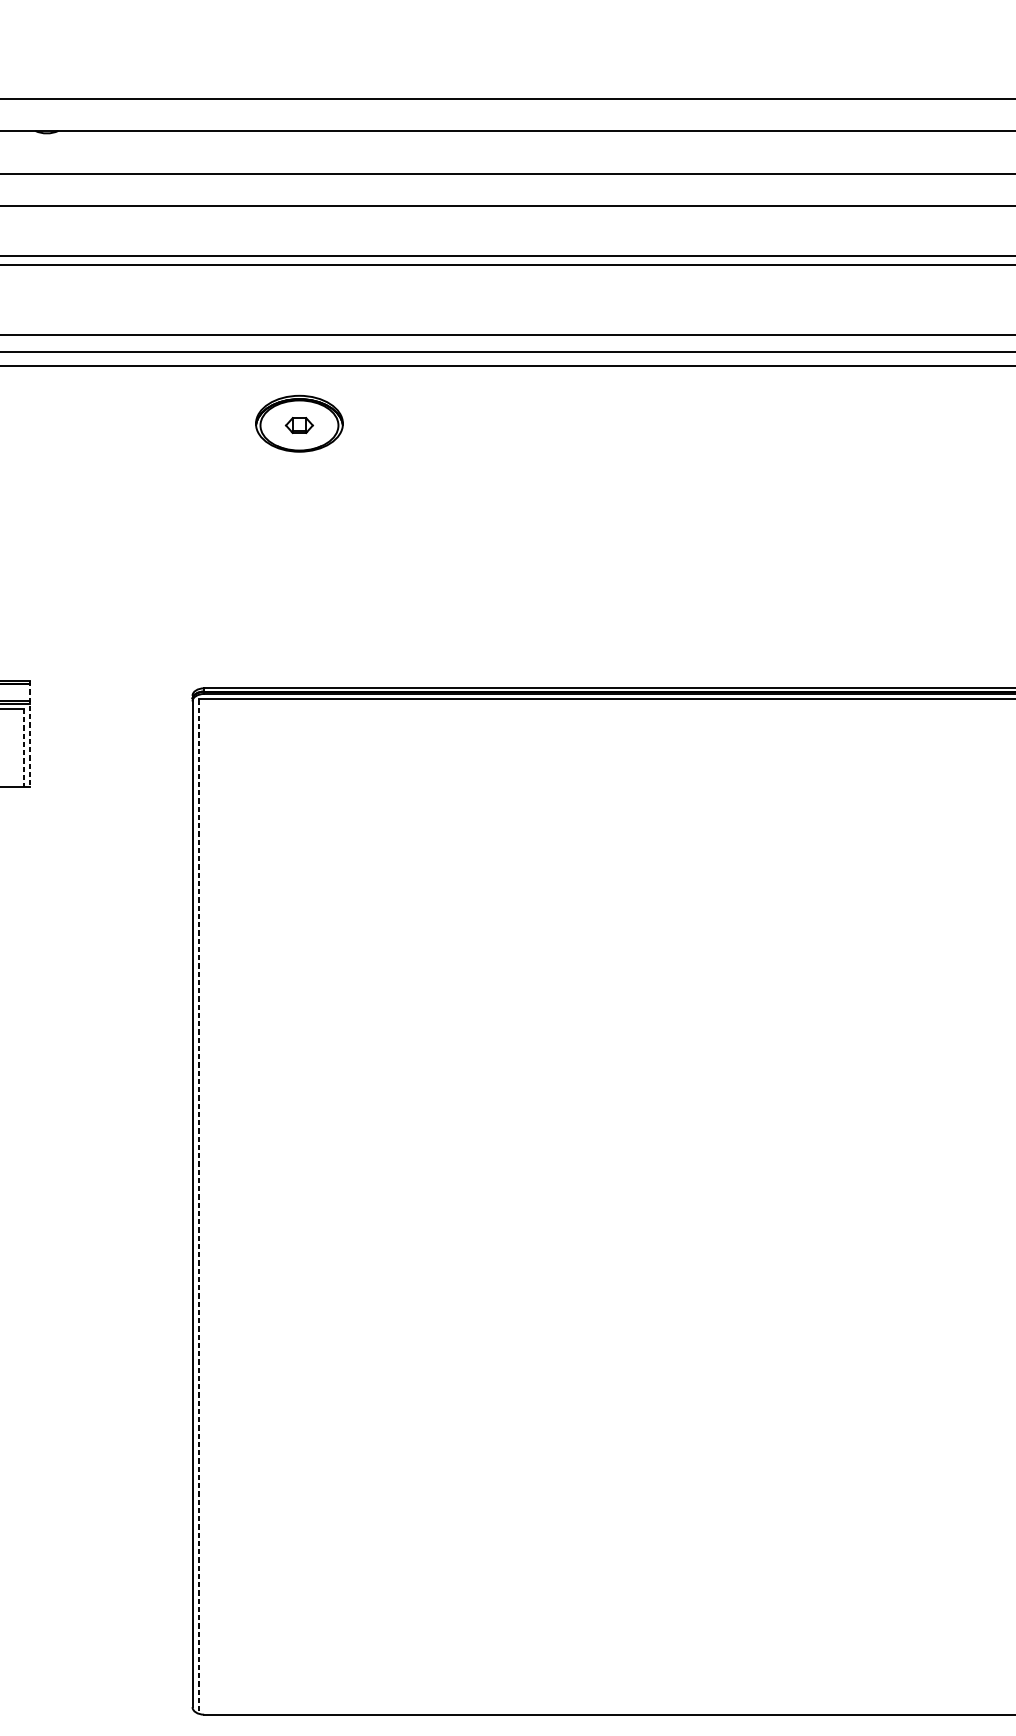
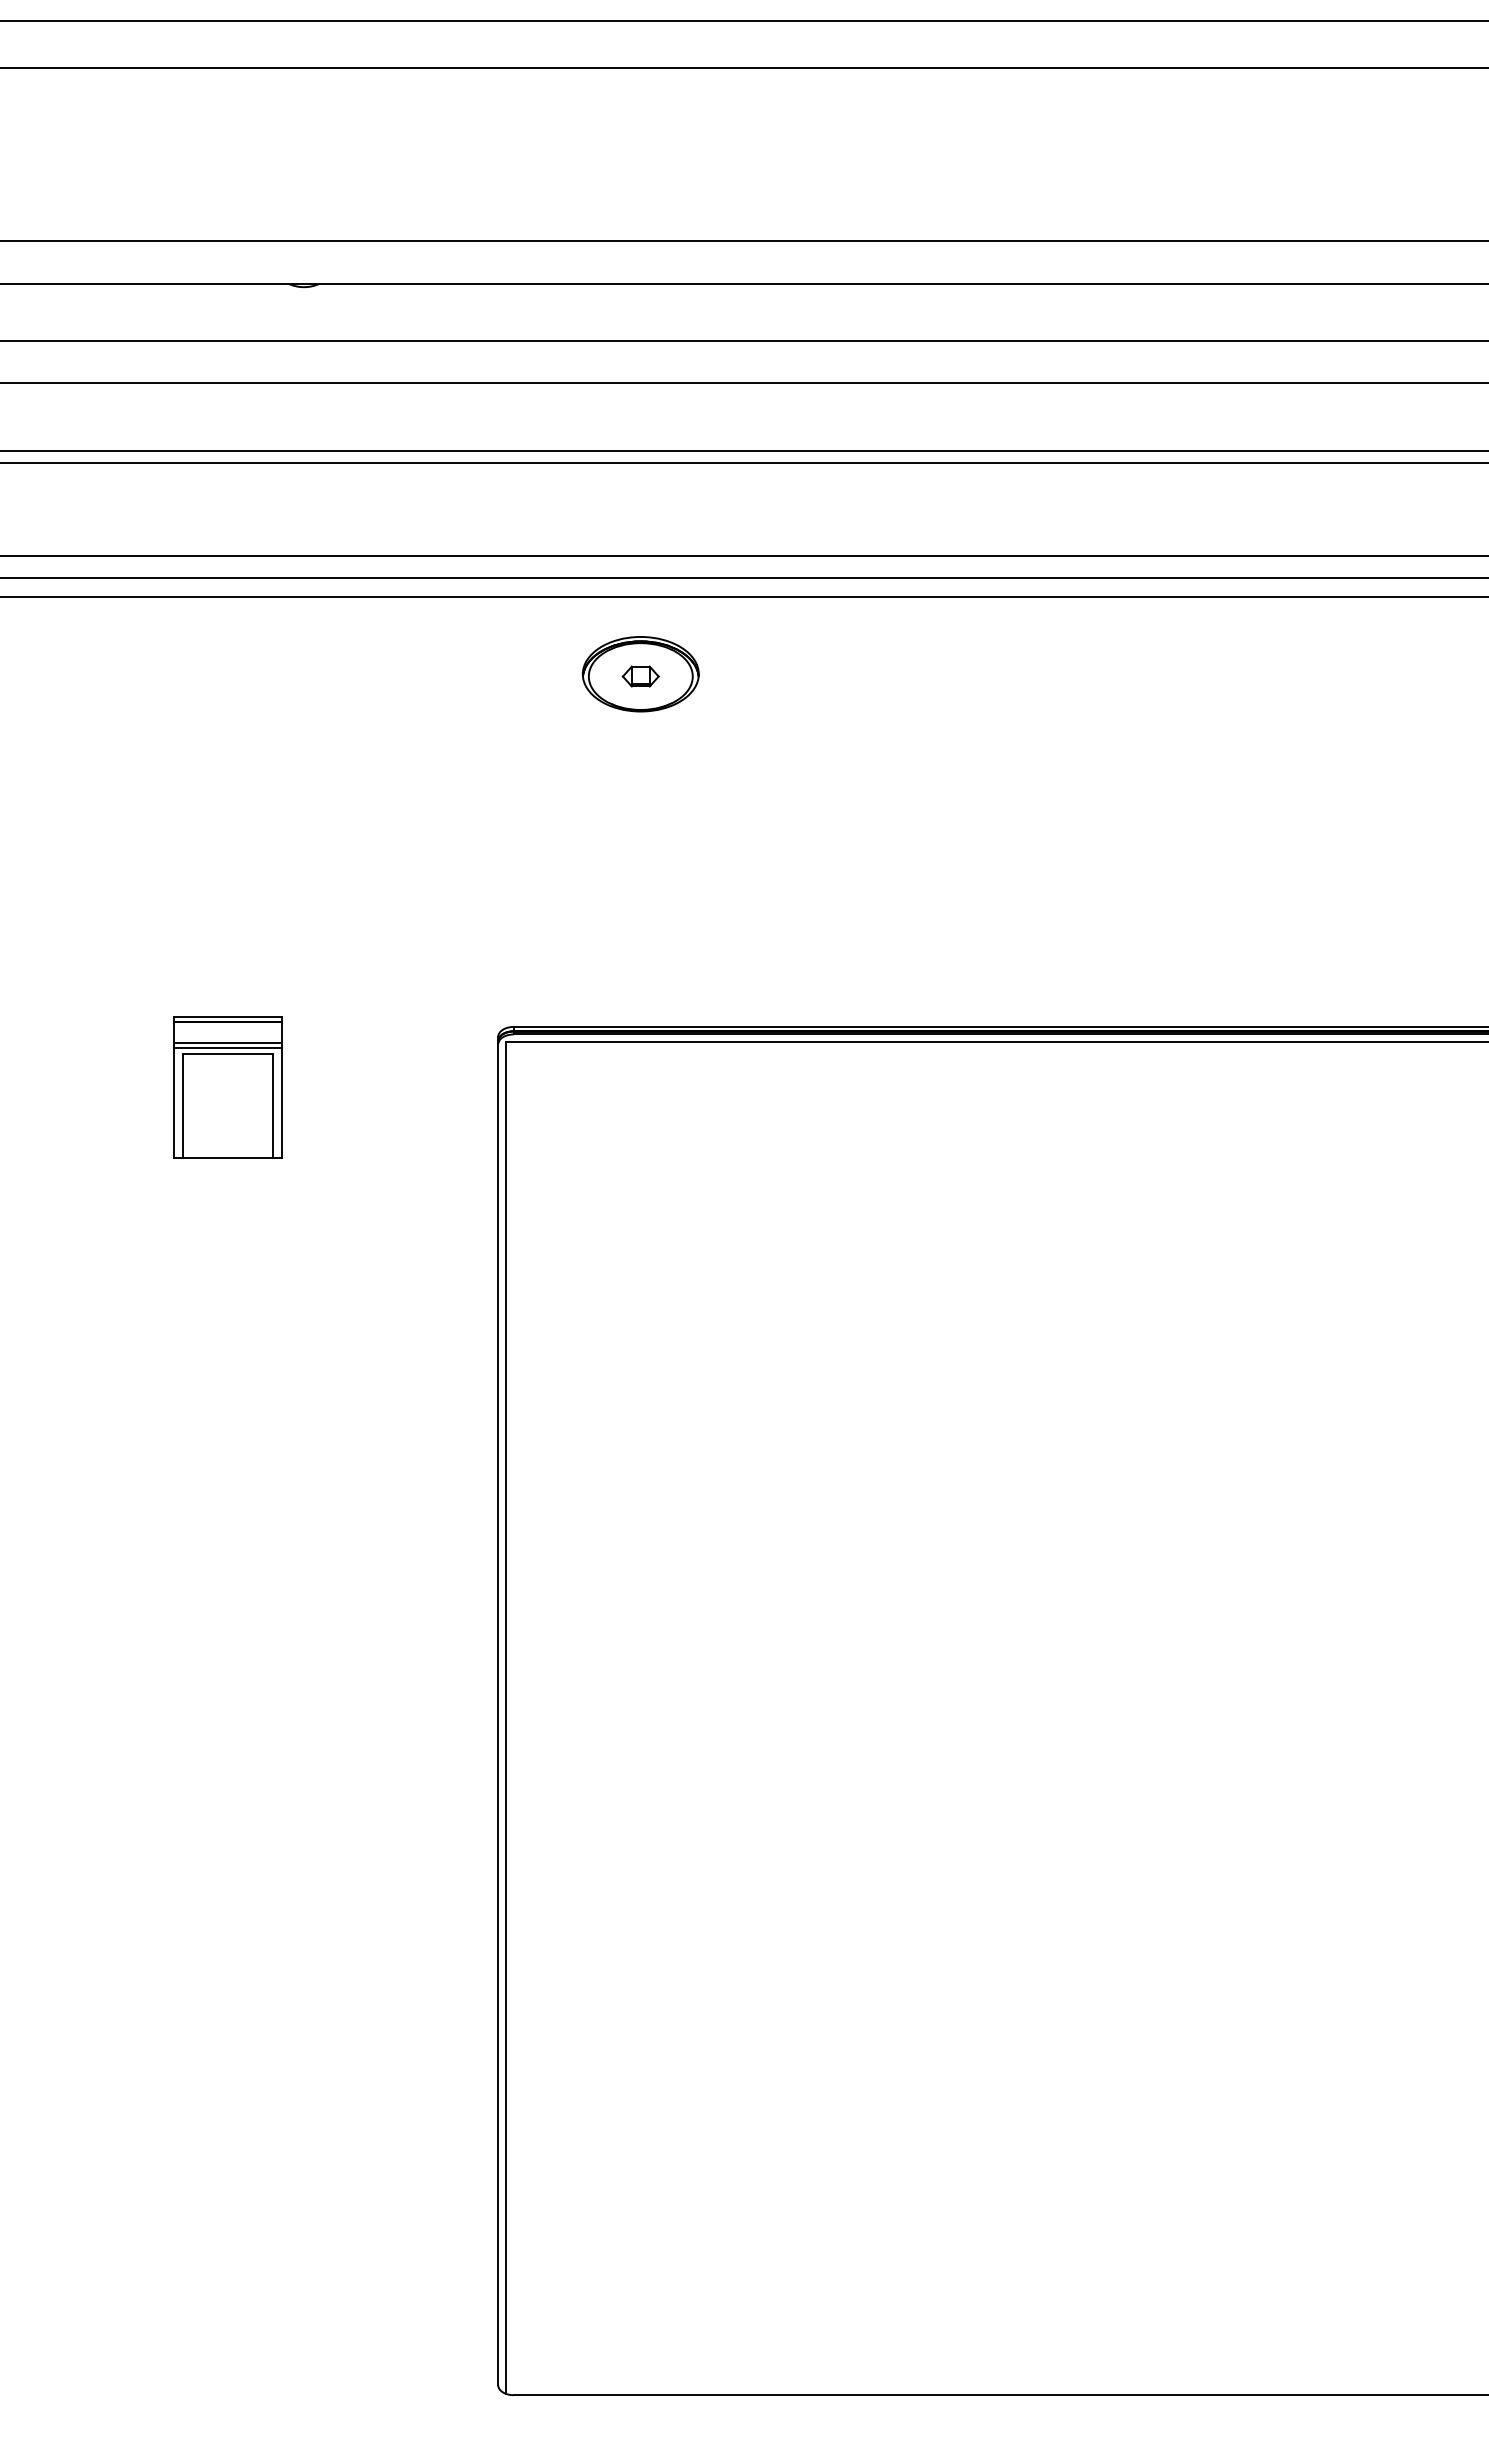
line: (30, 733) -> (282, 1087), dashed -> solid
line: (23, 748) -> (272, 1106), dashed -> solid
line: (198, 1207) -> (506, 1718), dashed -> solid

